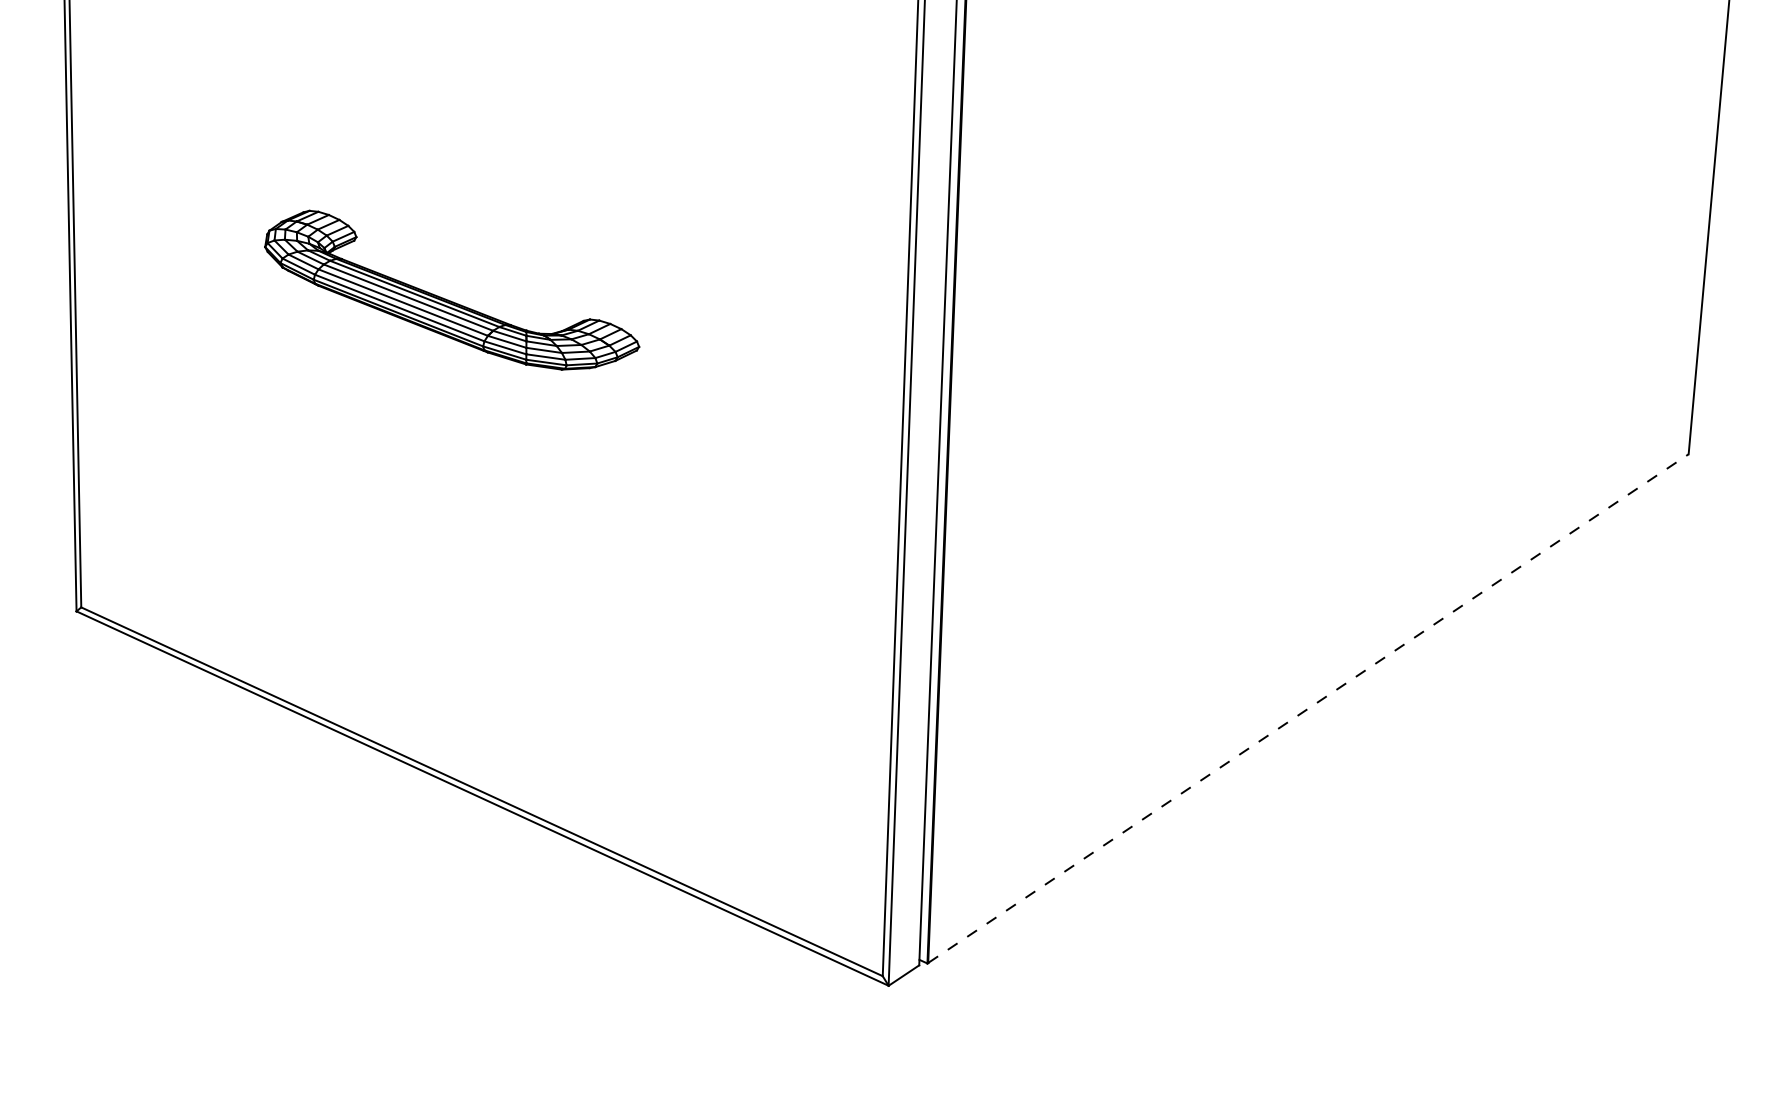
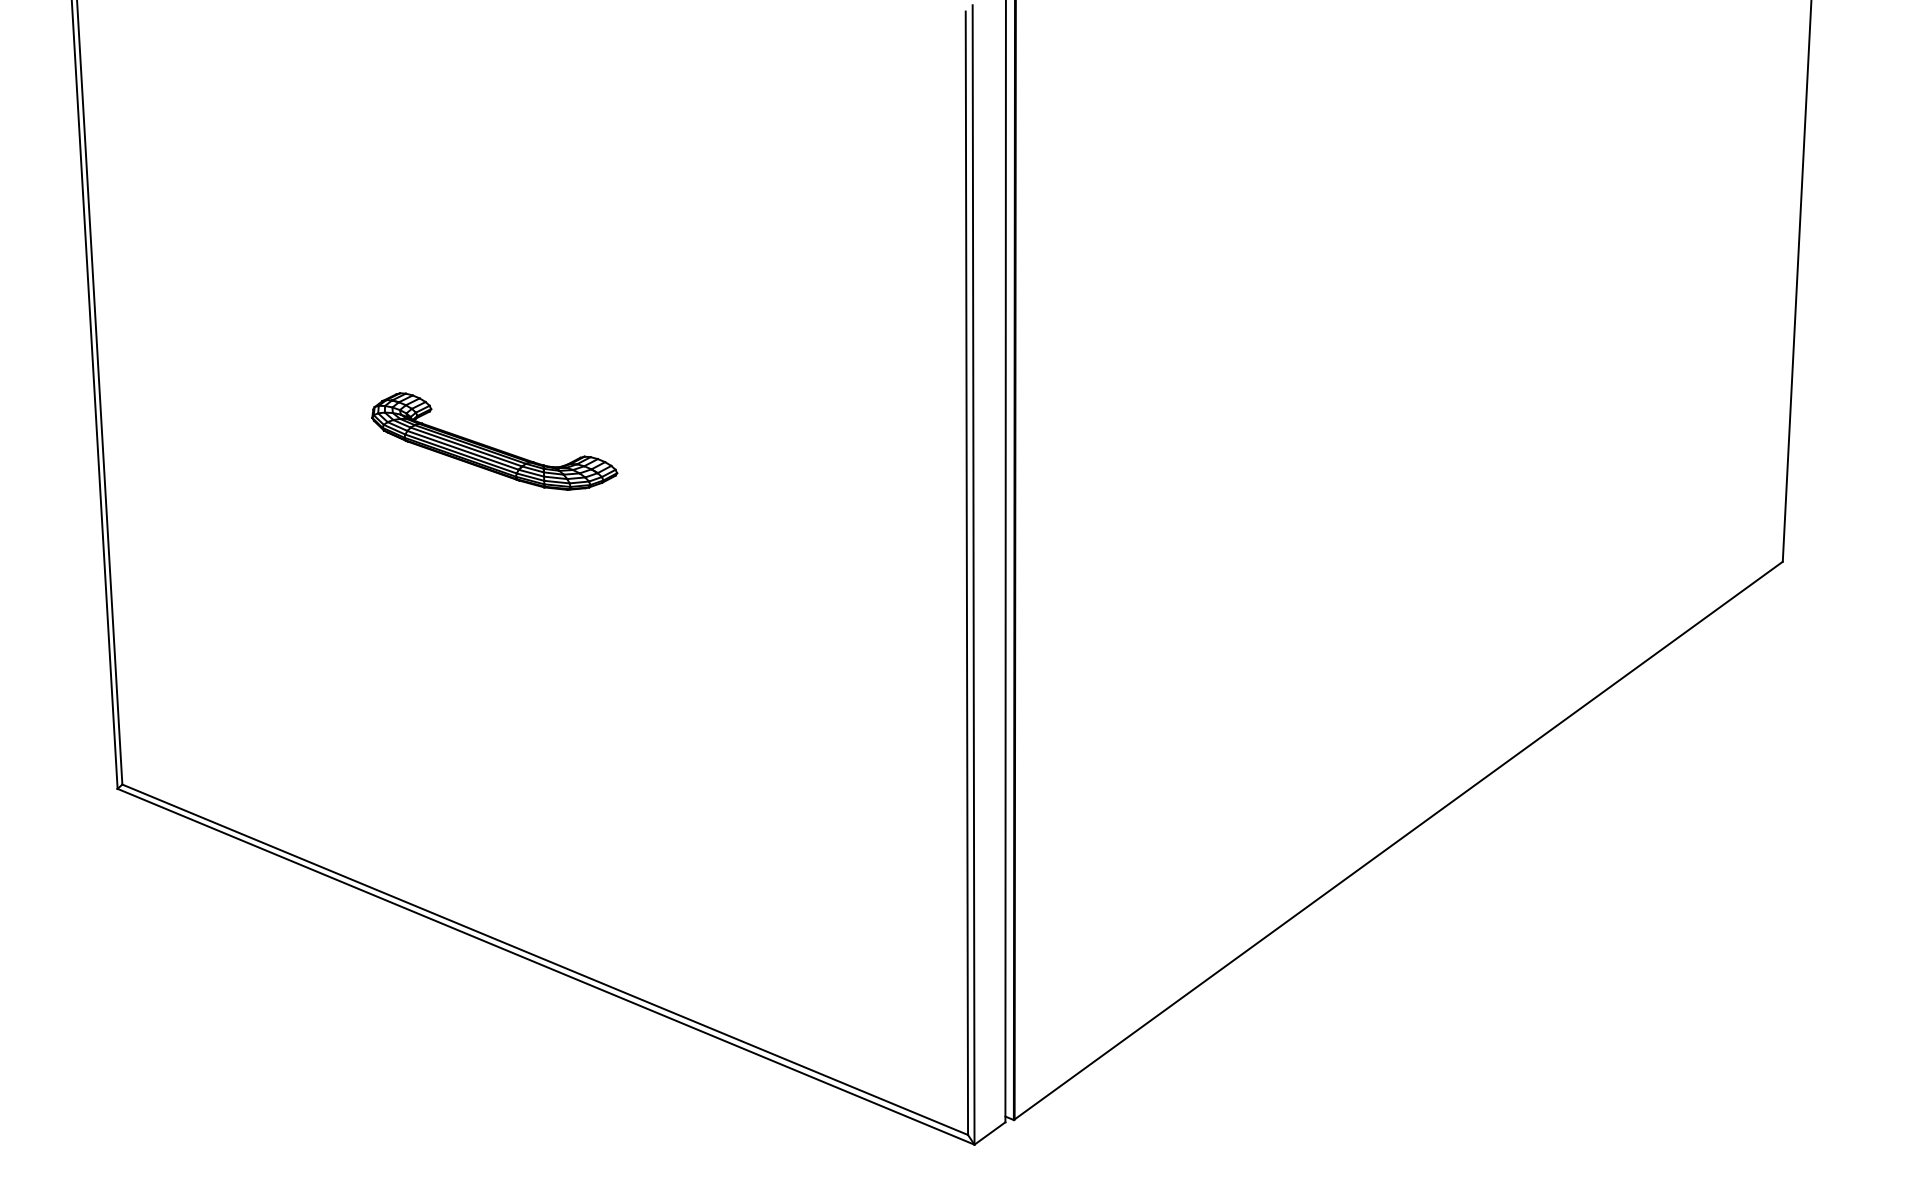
part: (452, 290) -> (494, 441), size x0.62
line: (1308, 708) -> (1398, 840), dashed -> solid

